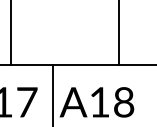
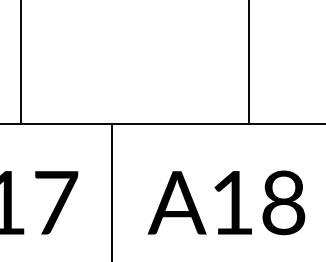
text: (96, 102) -> (225, 203), moved

